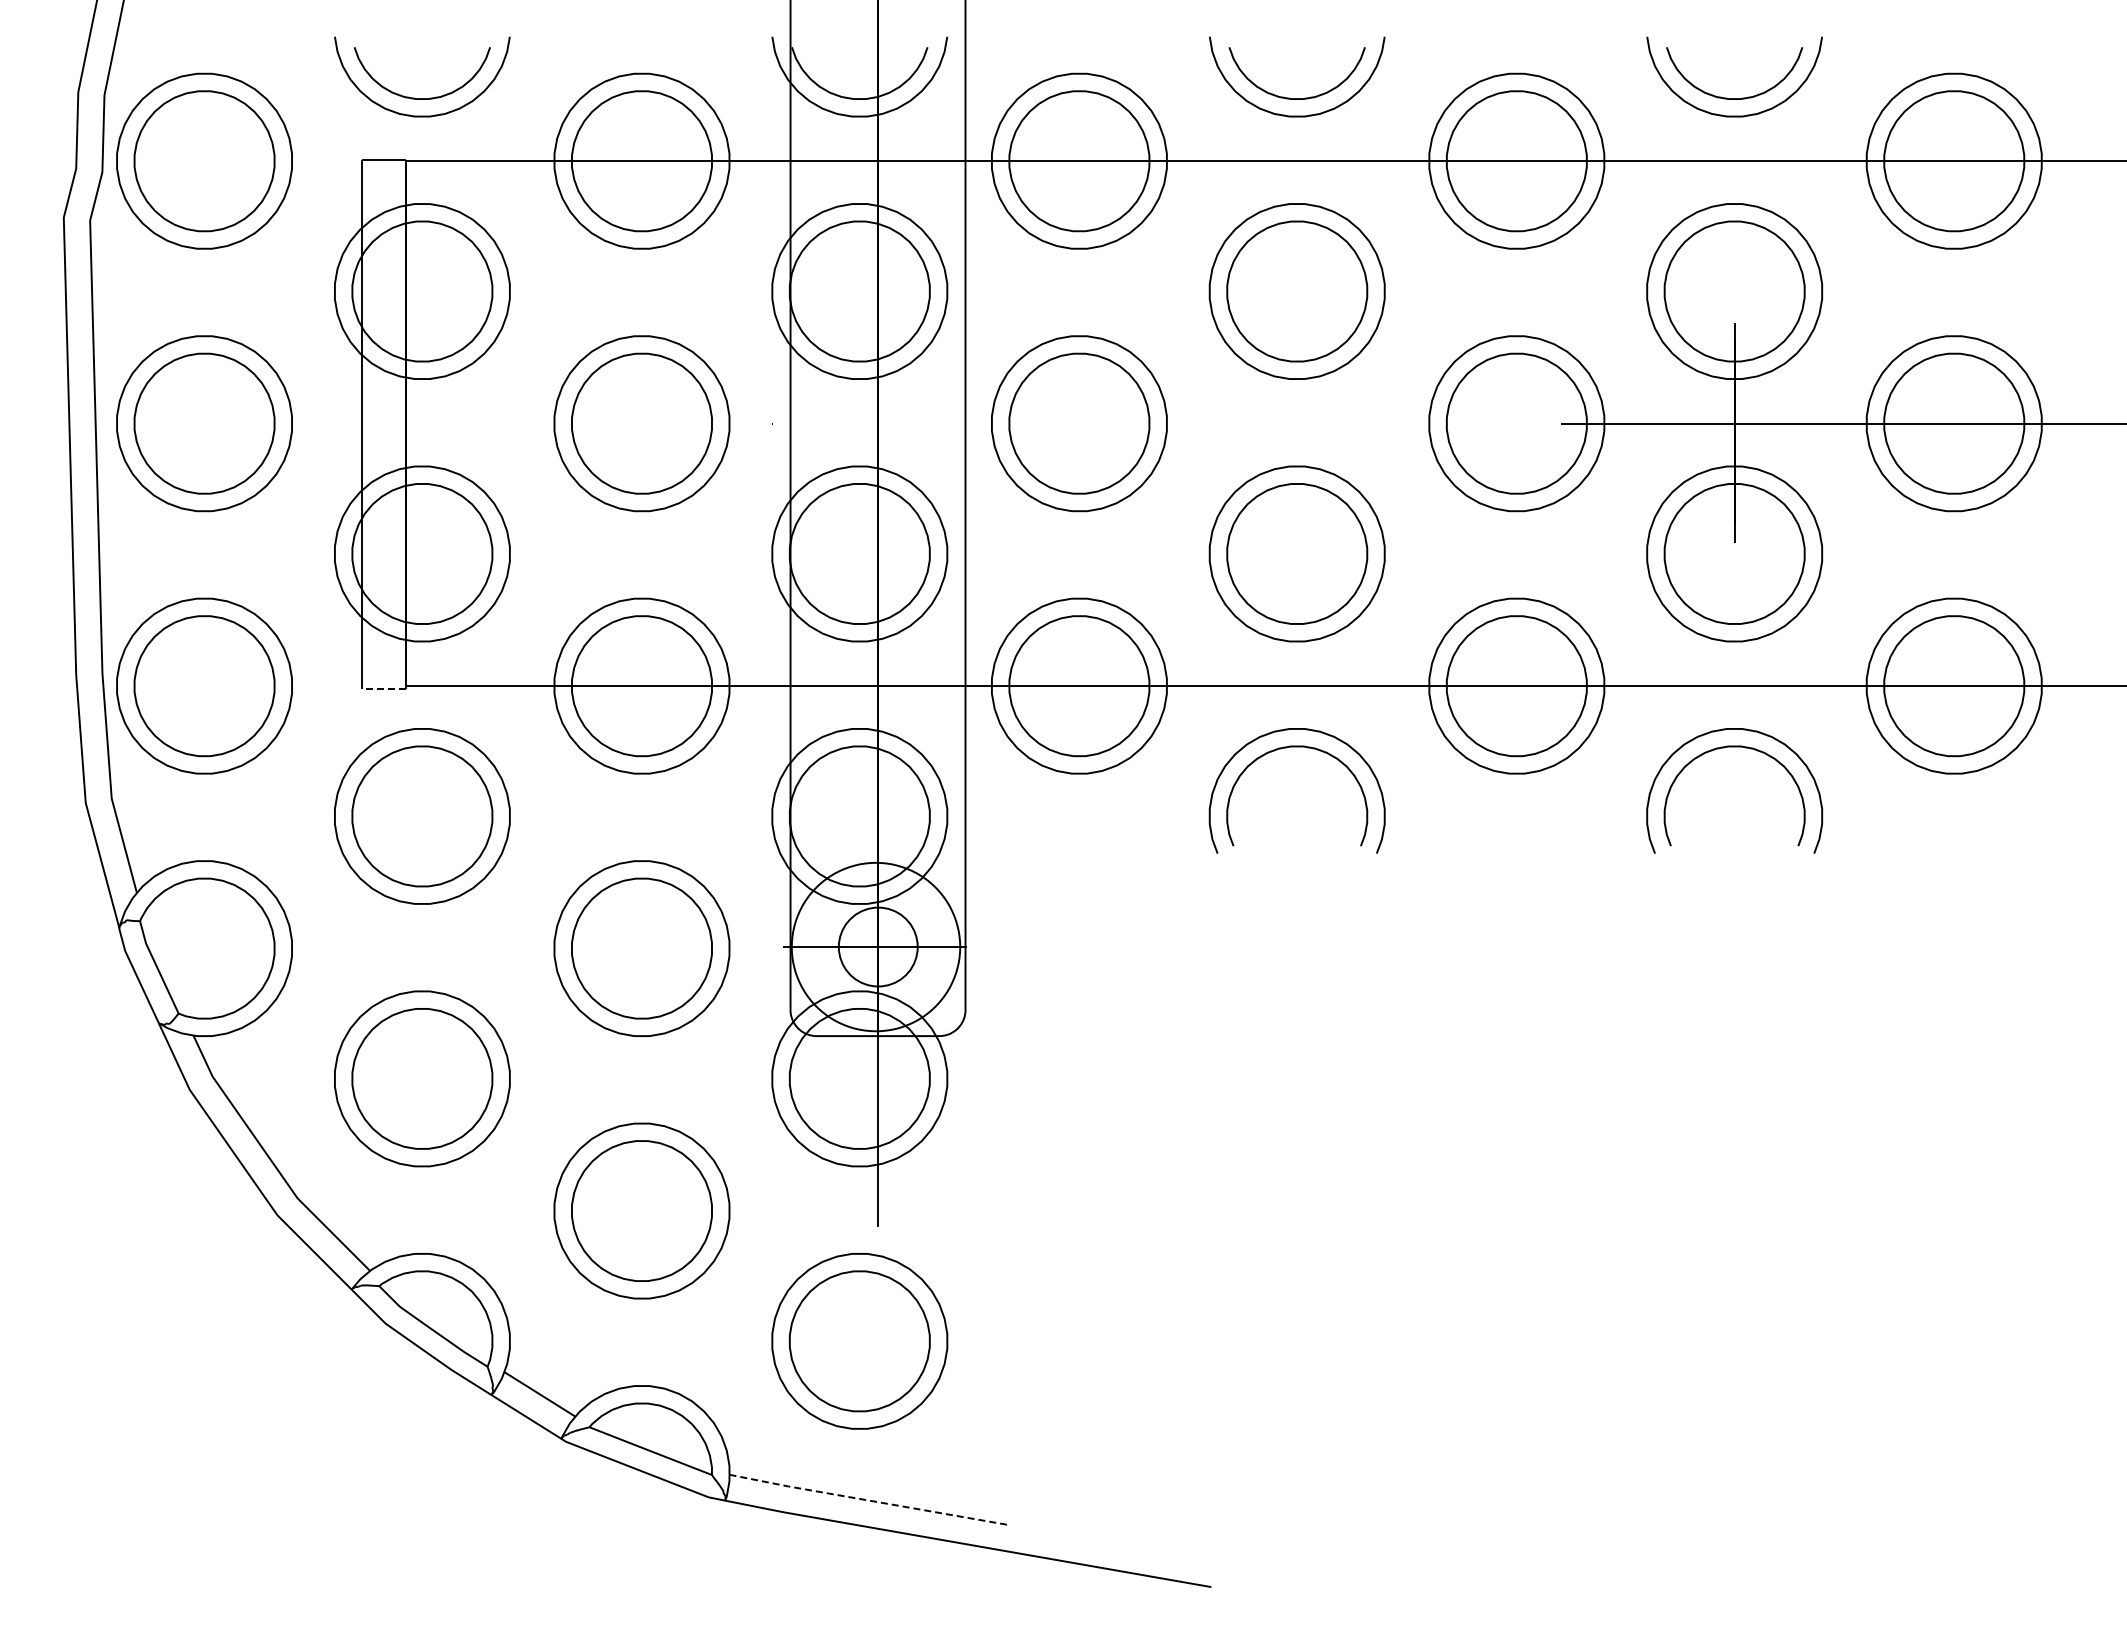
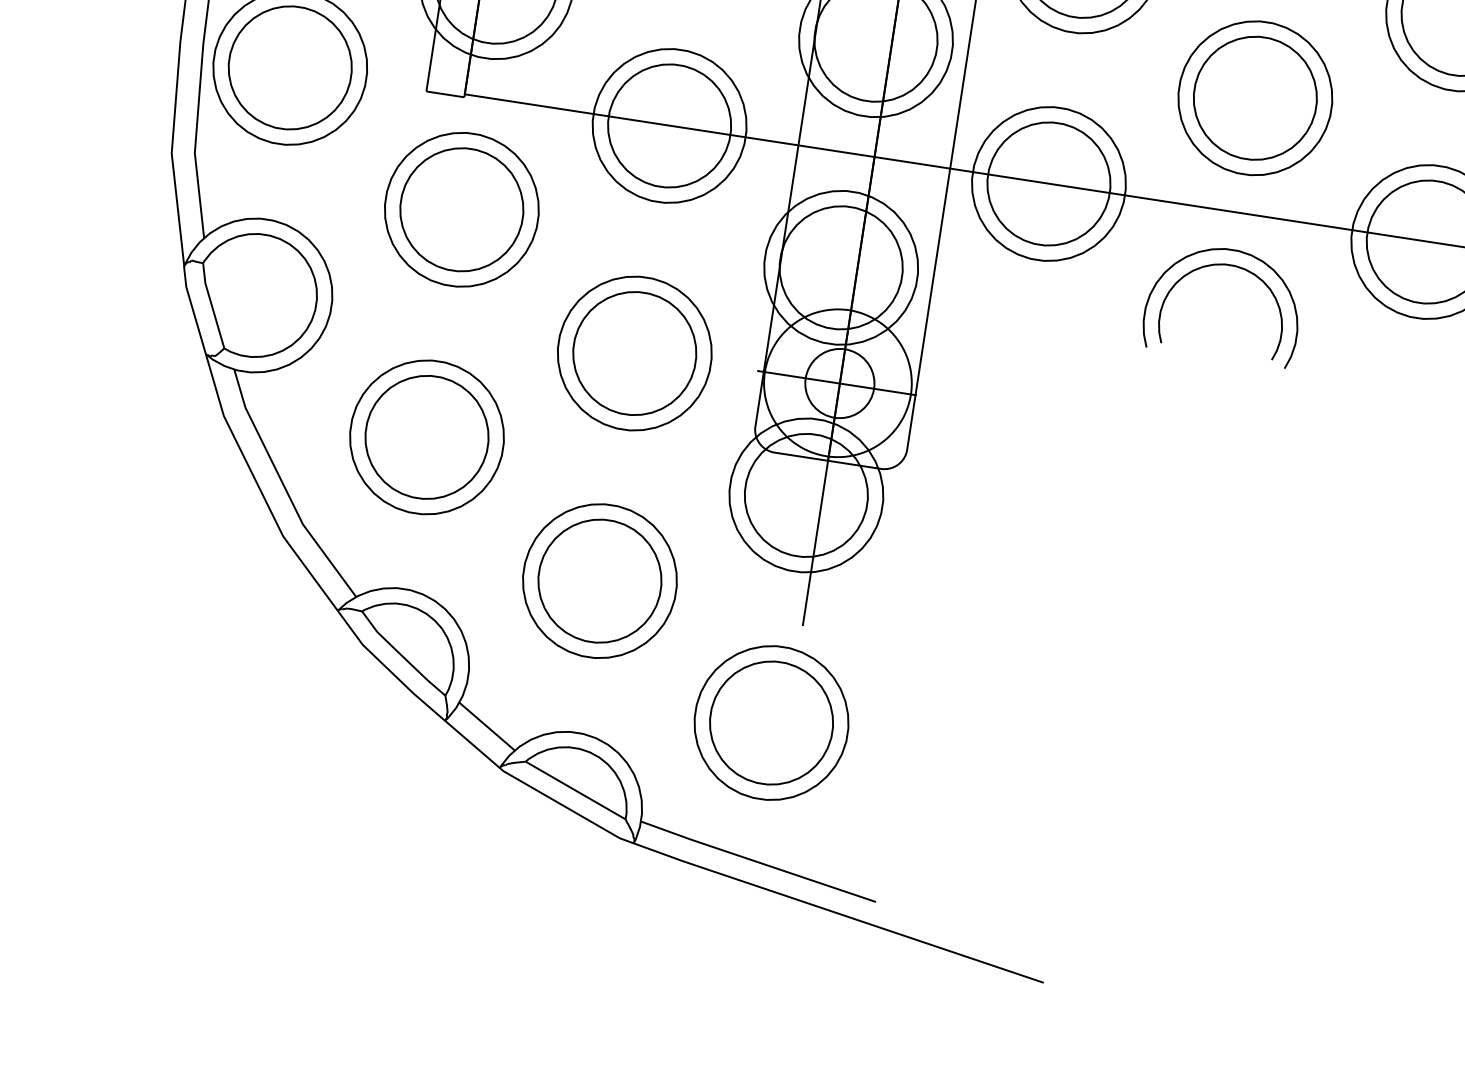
line: (383, 689) -> (444, 94), dashed -> solid
line: (868, 1500) -> (757, 862), dashed -> solid

